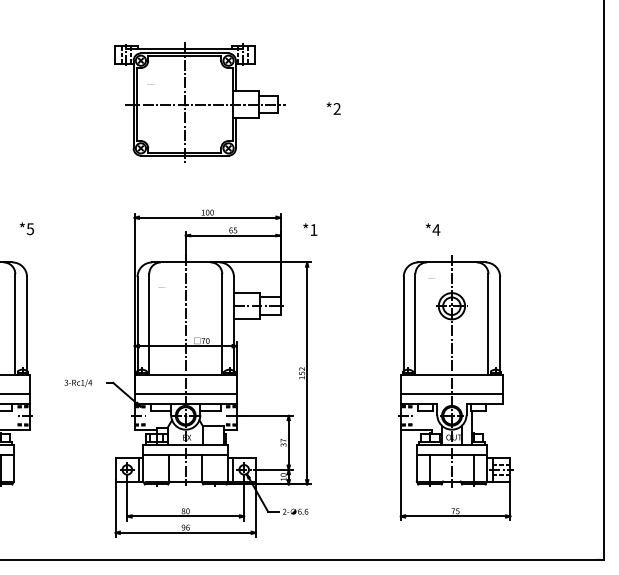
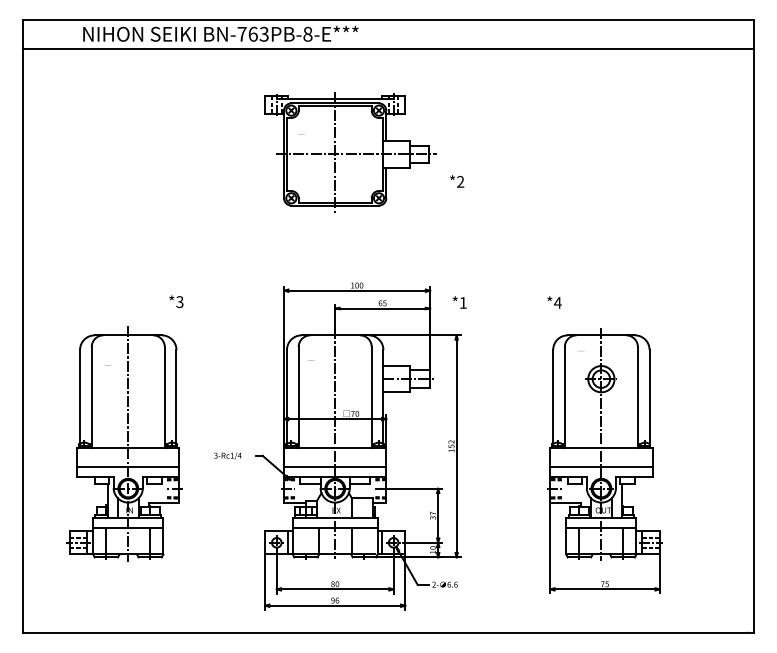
part: (200, 102) -> (350, 152), moved
text: (334, 108) -> (457, 181), moved
text: (30, 228) -> (179, 301), *5 -> *3
text: (433, 229) -> (554, 302), moved

